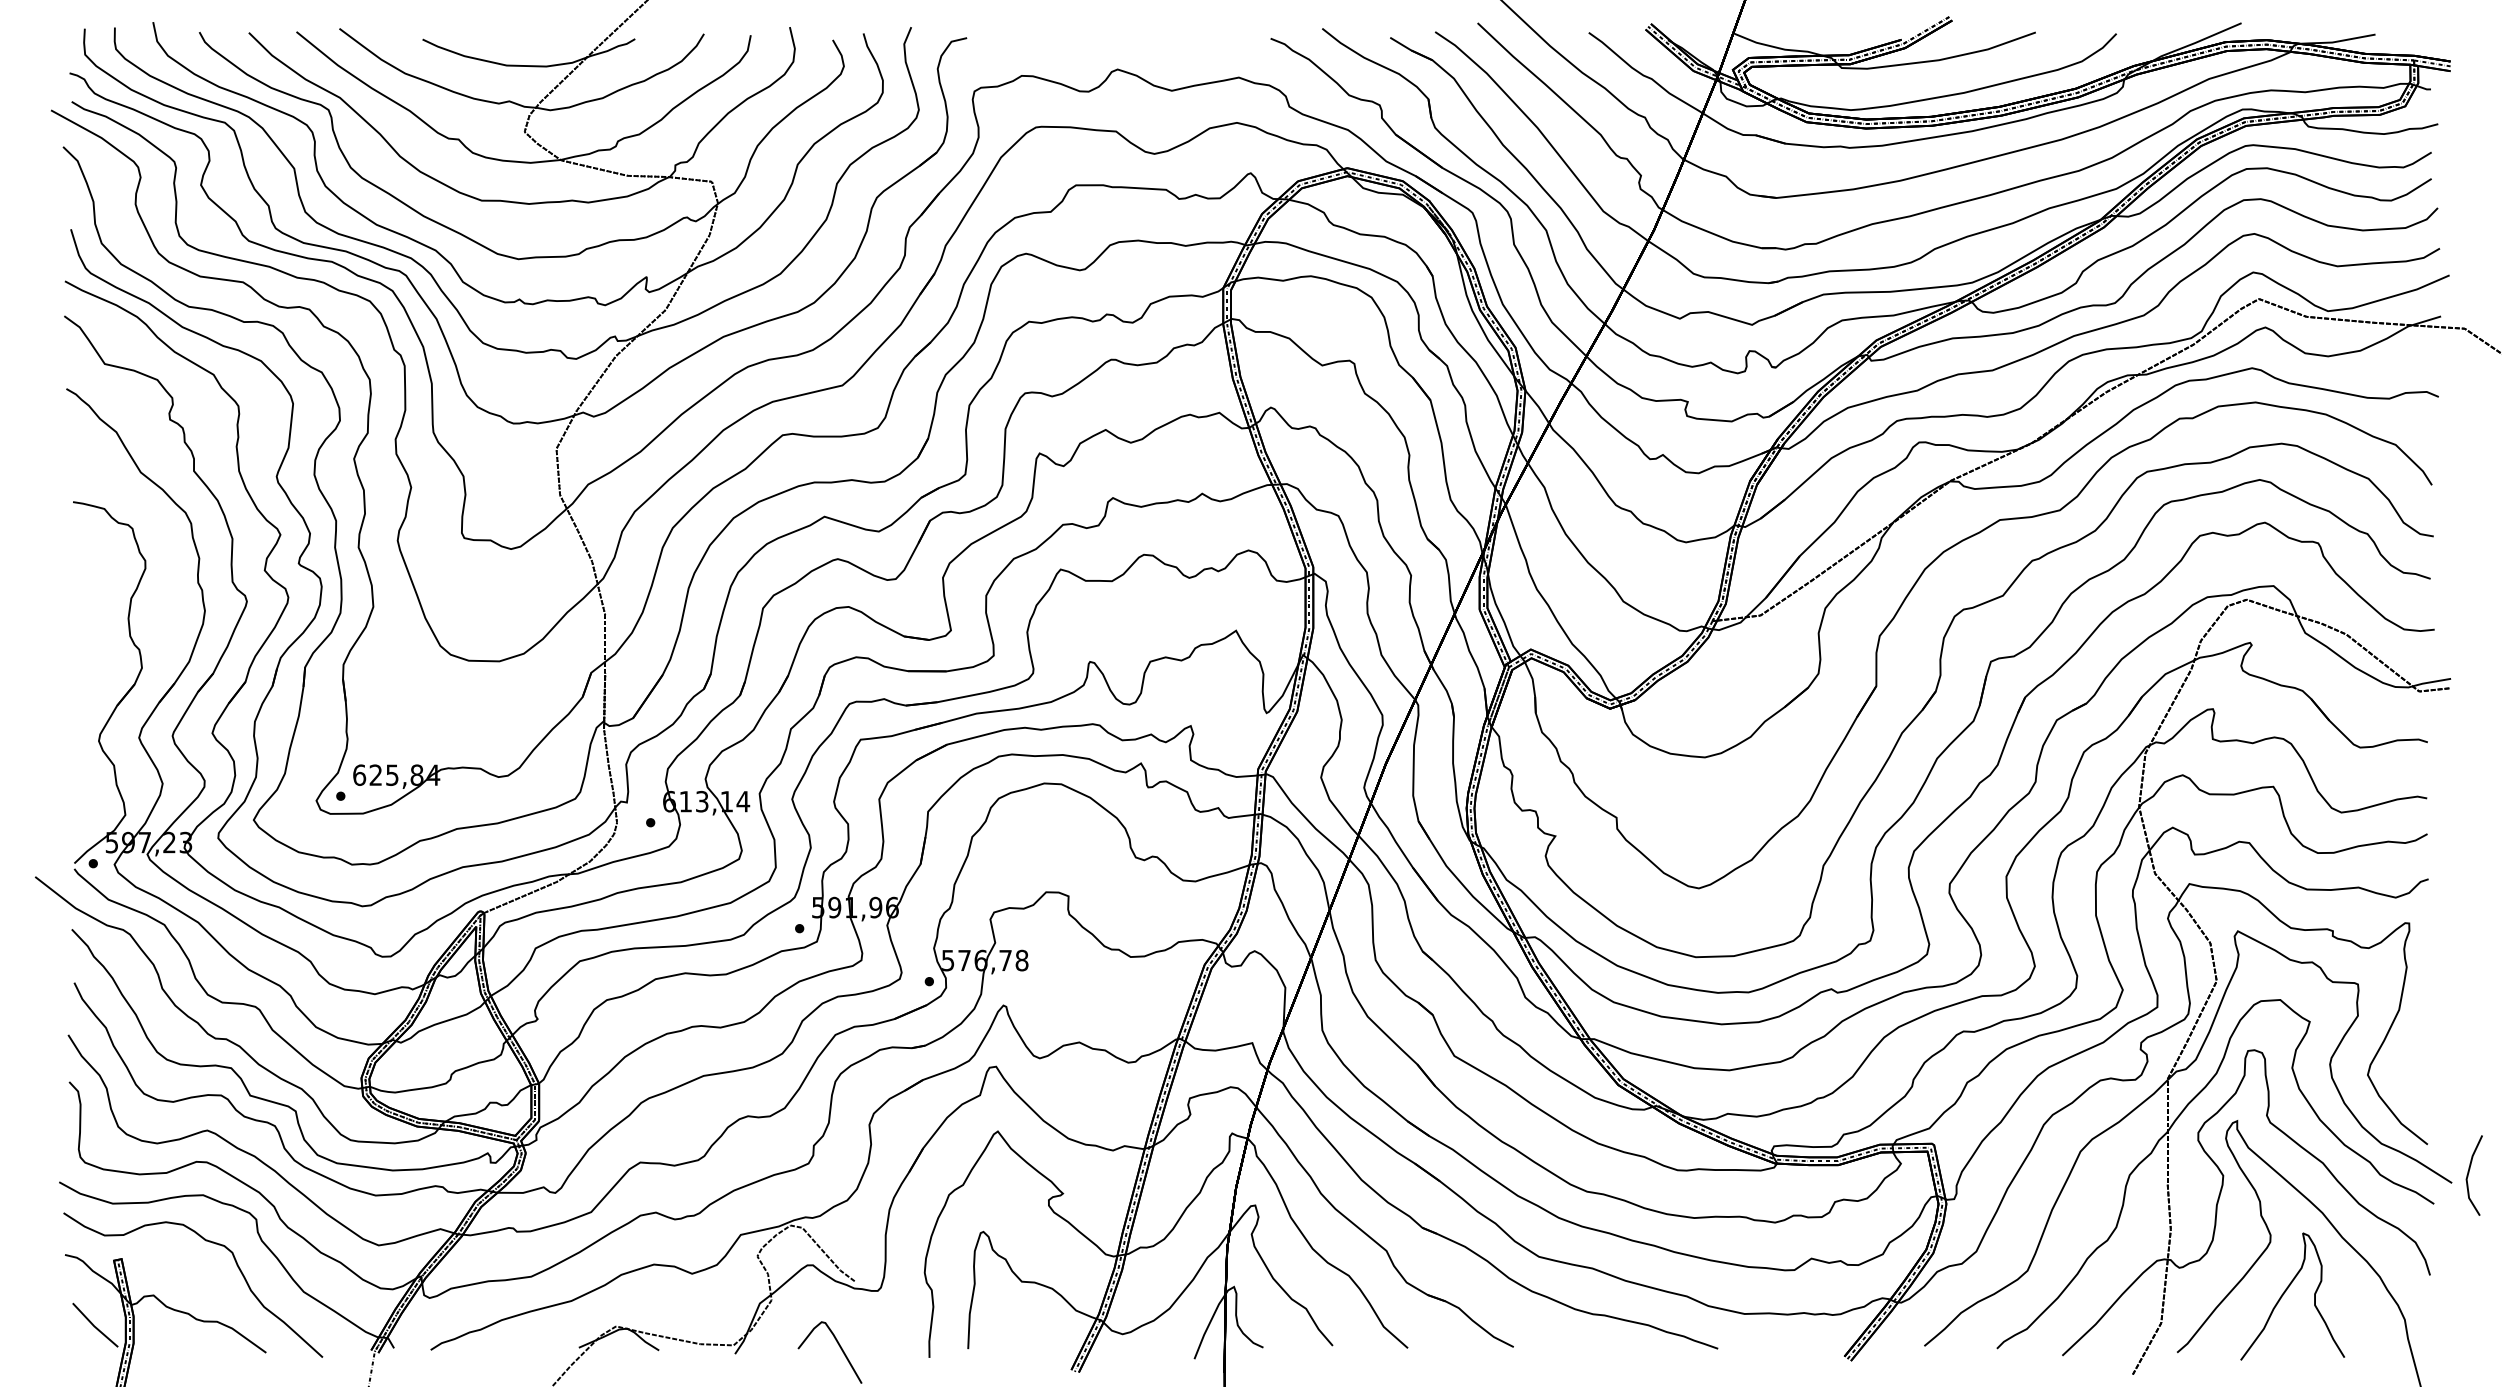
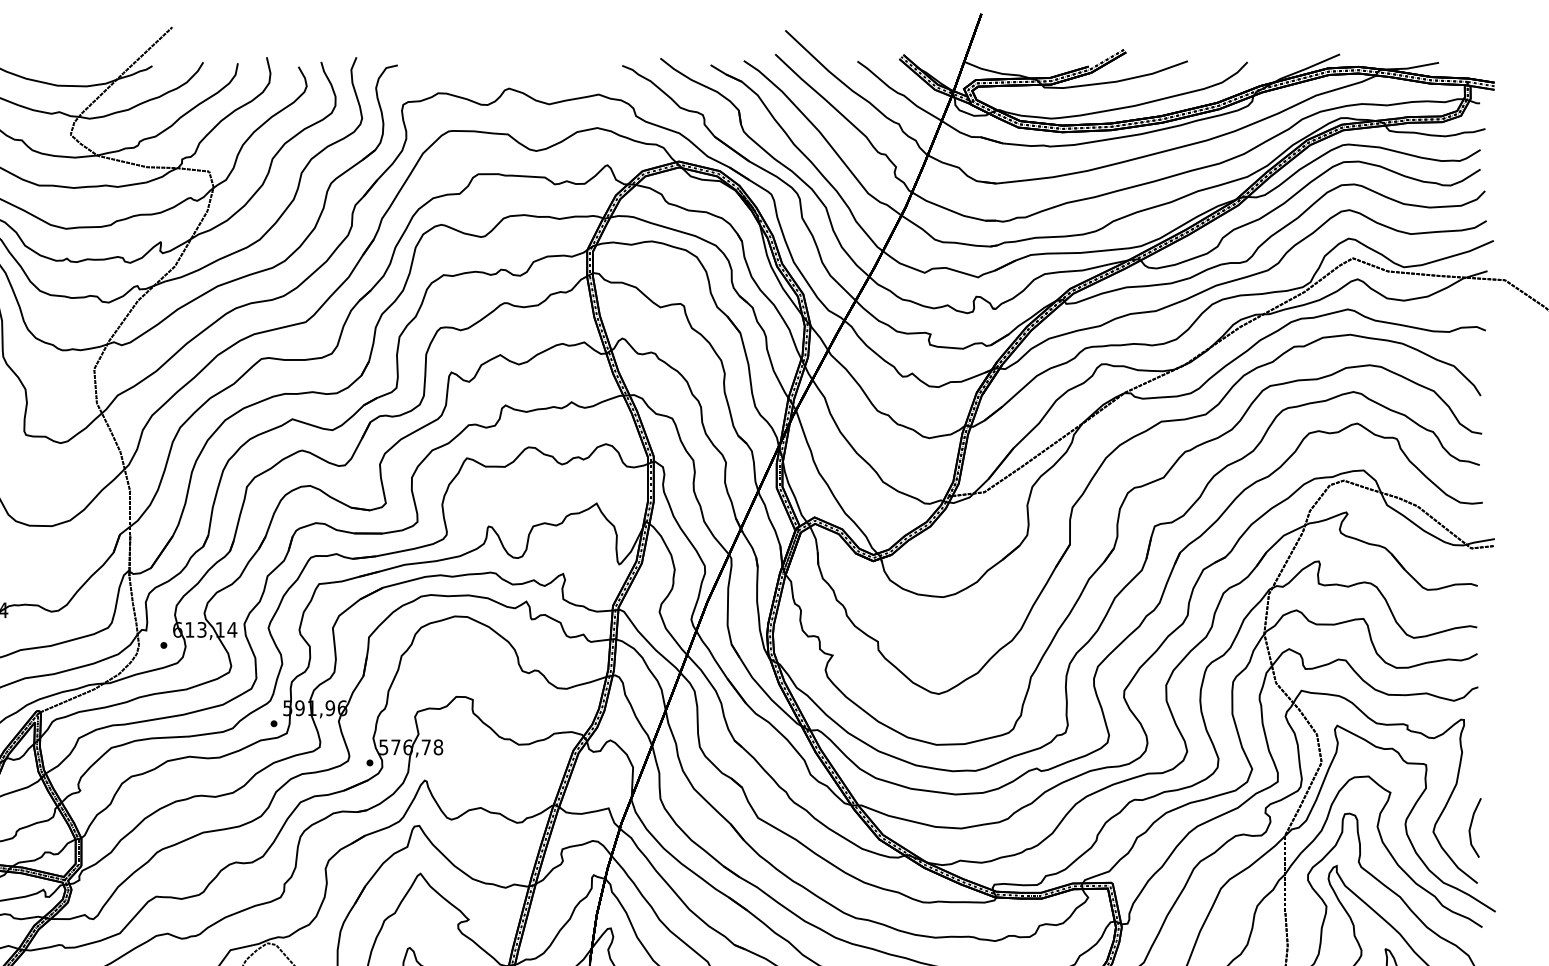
line: (2469, 1173) -> (1471, 826), moved

